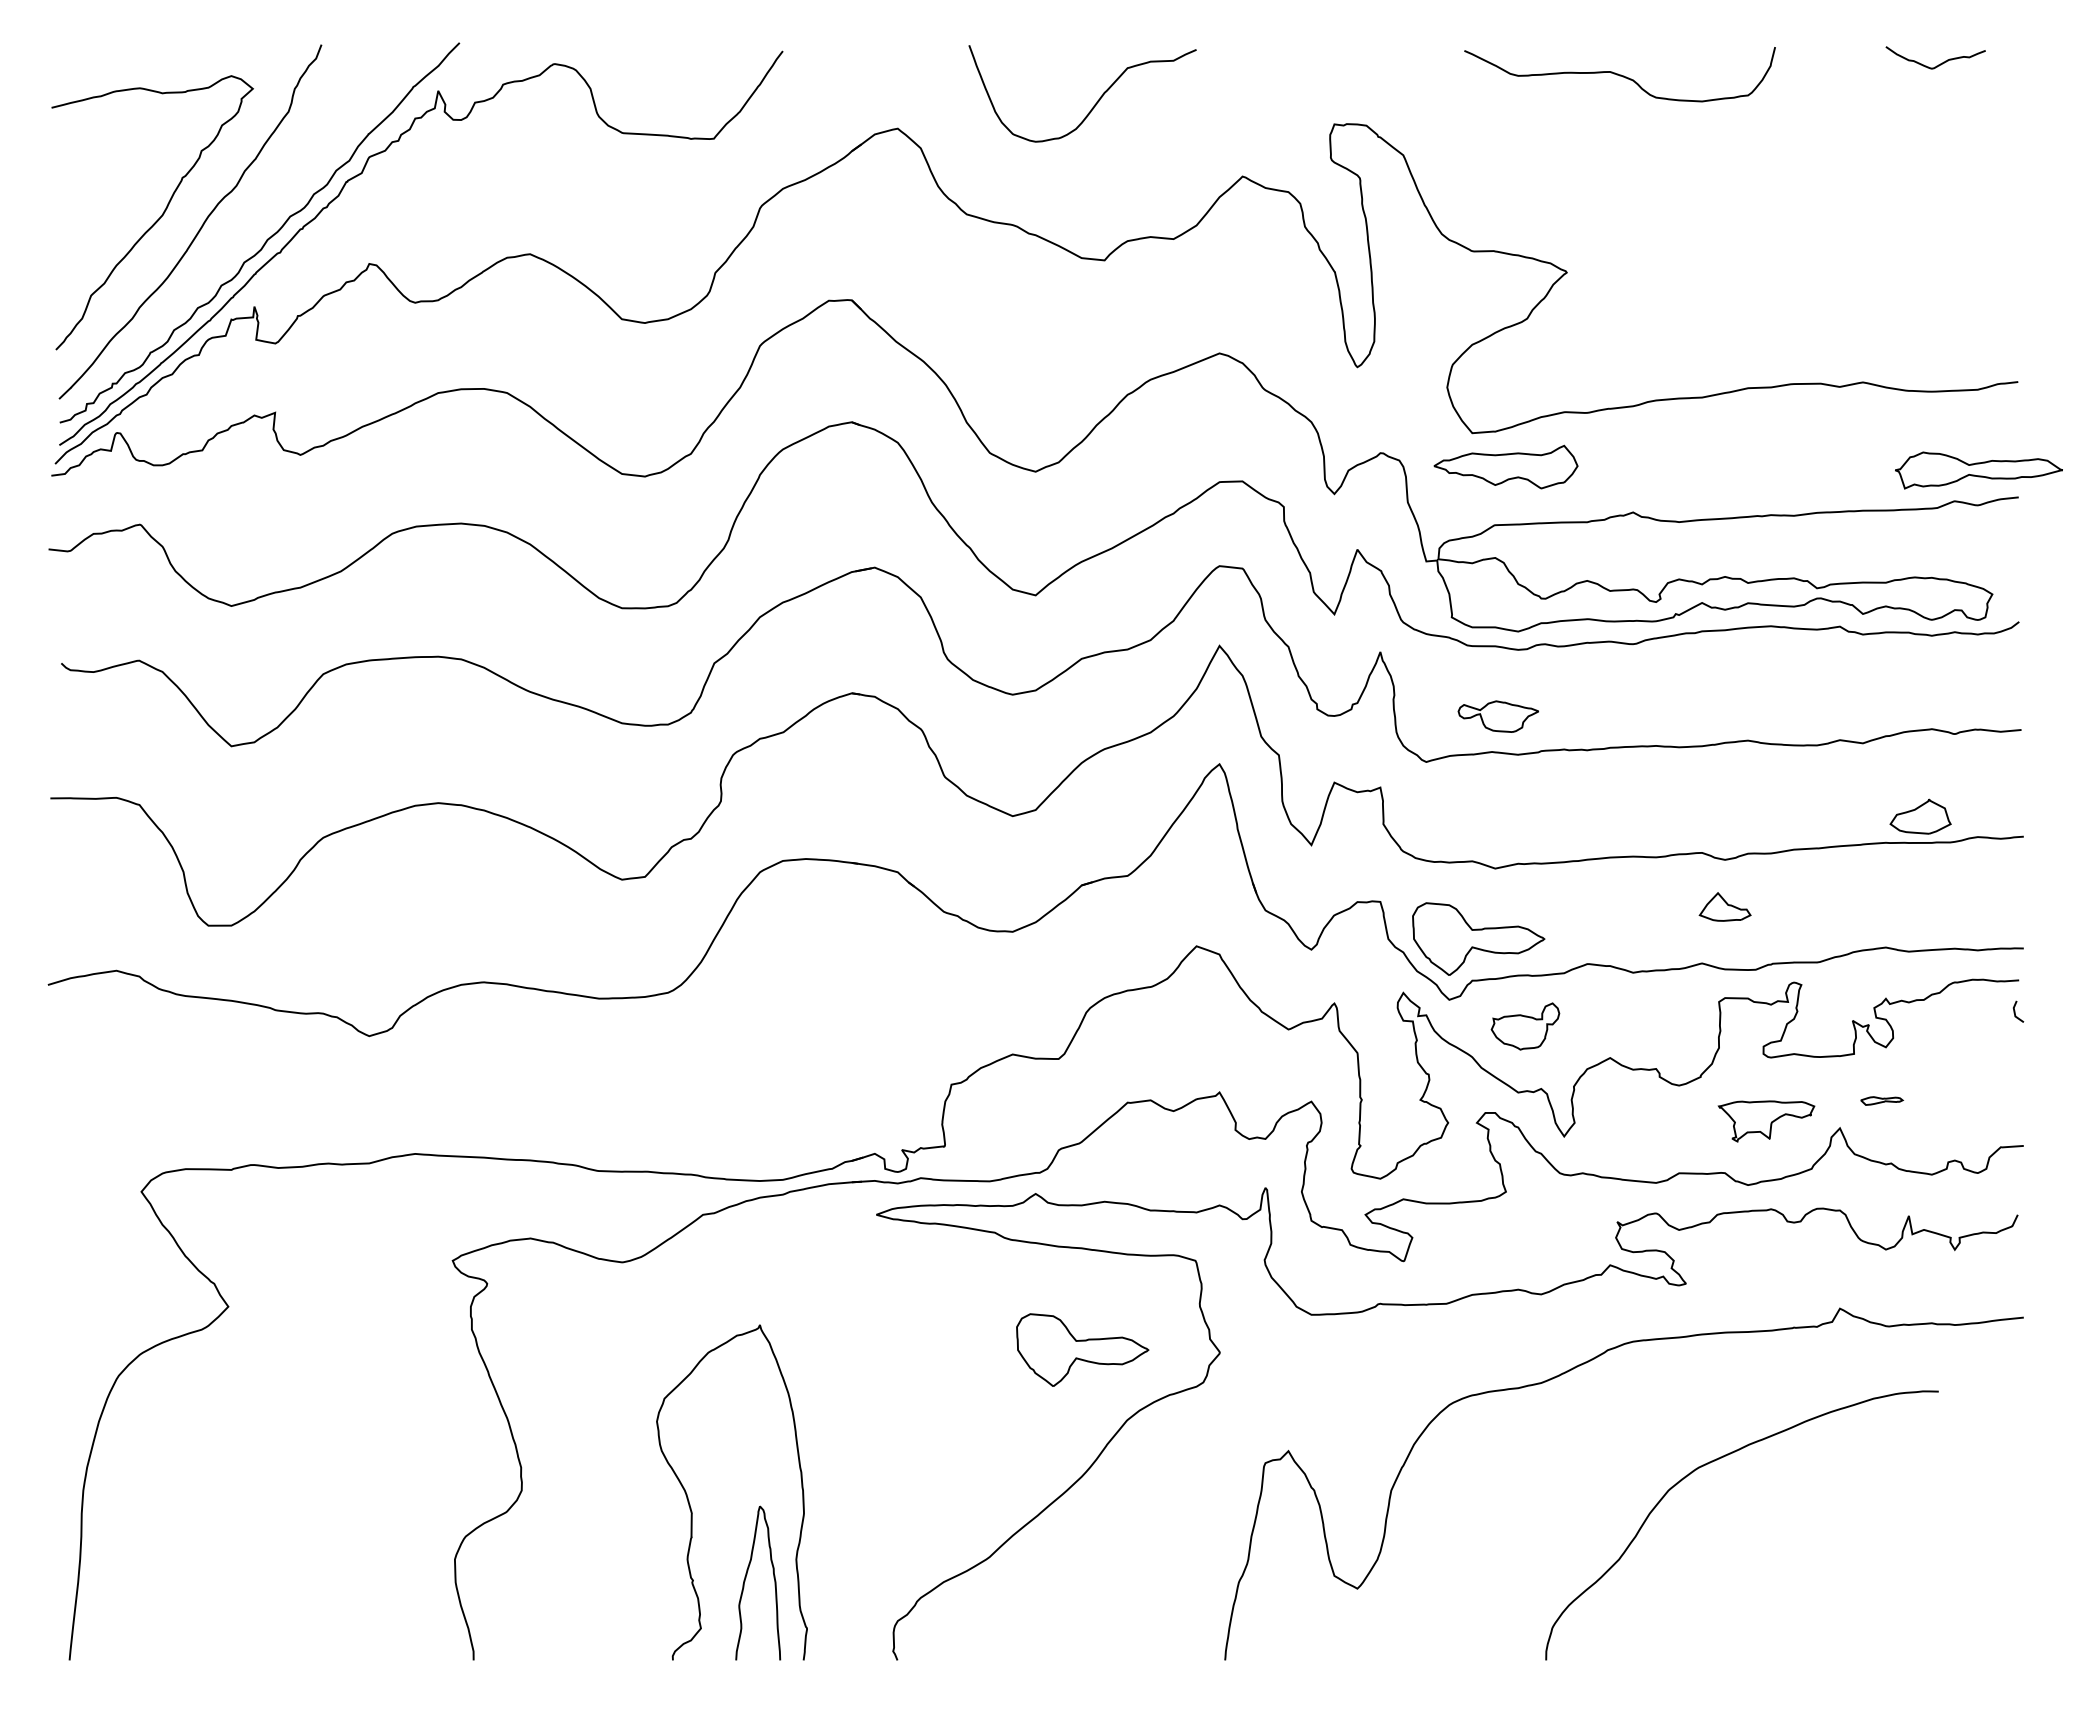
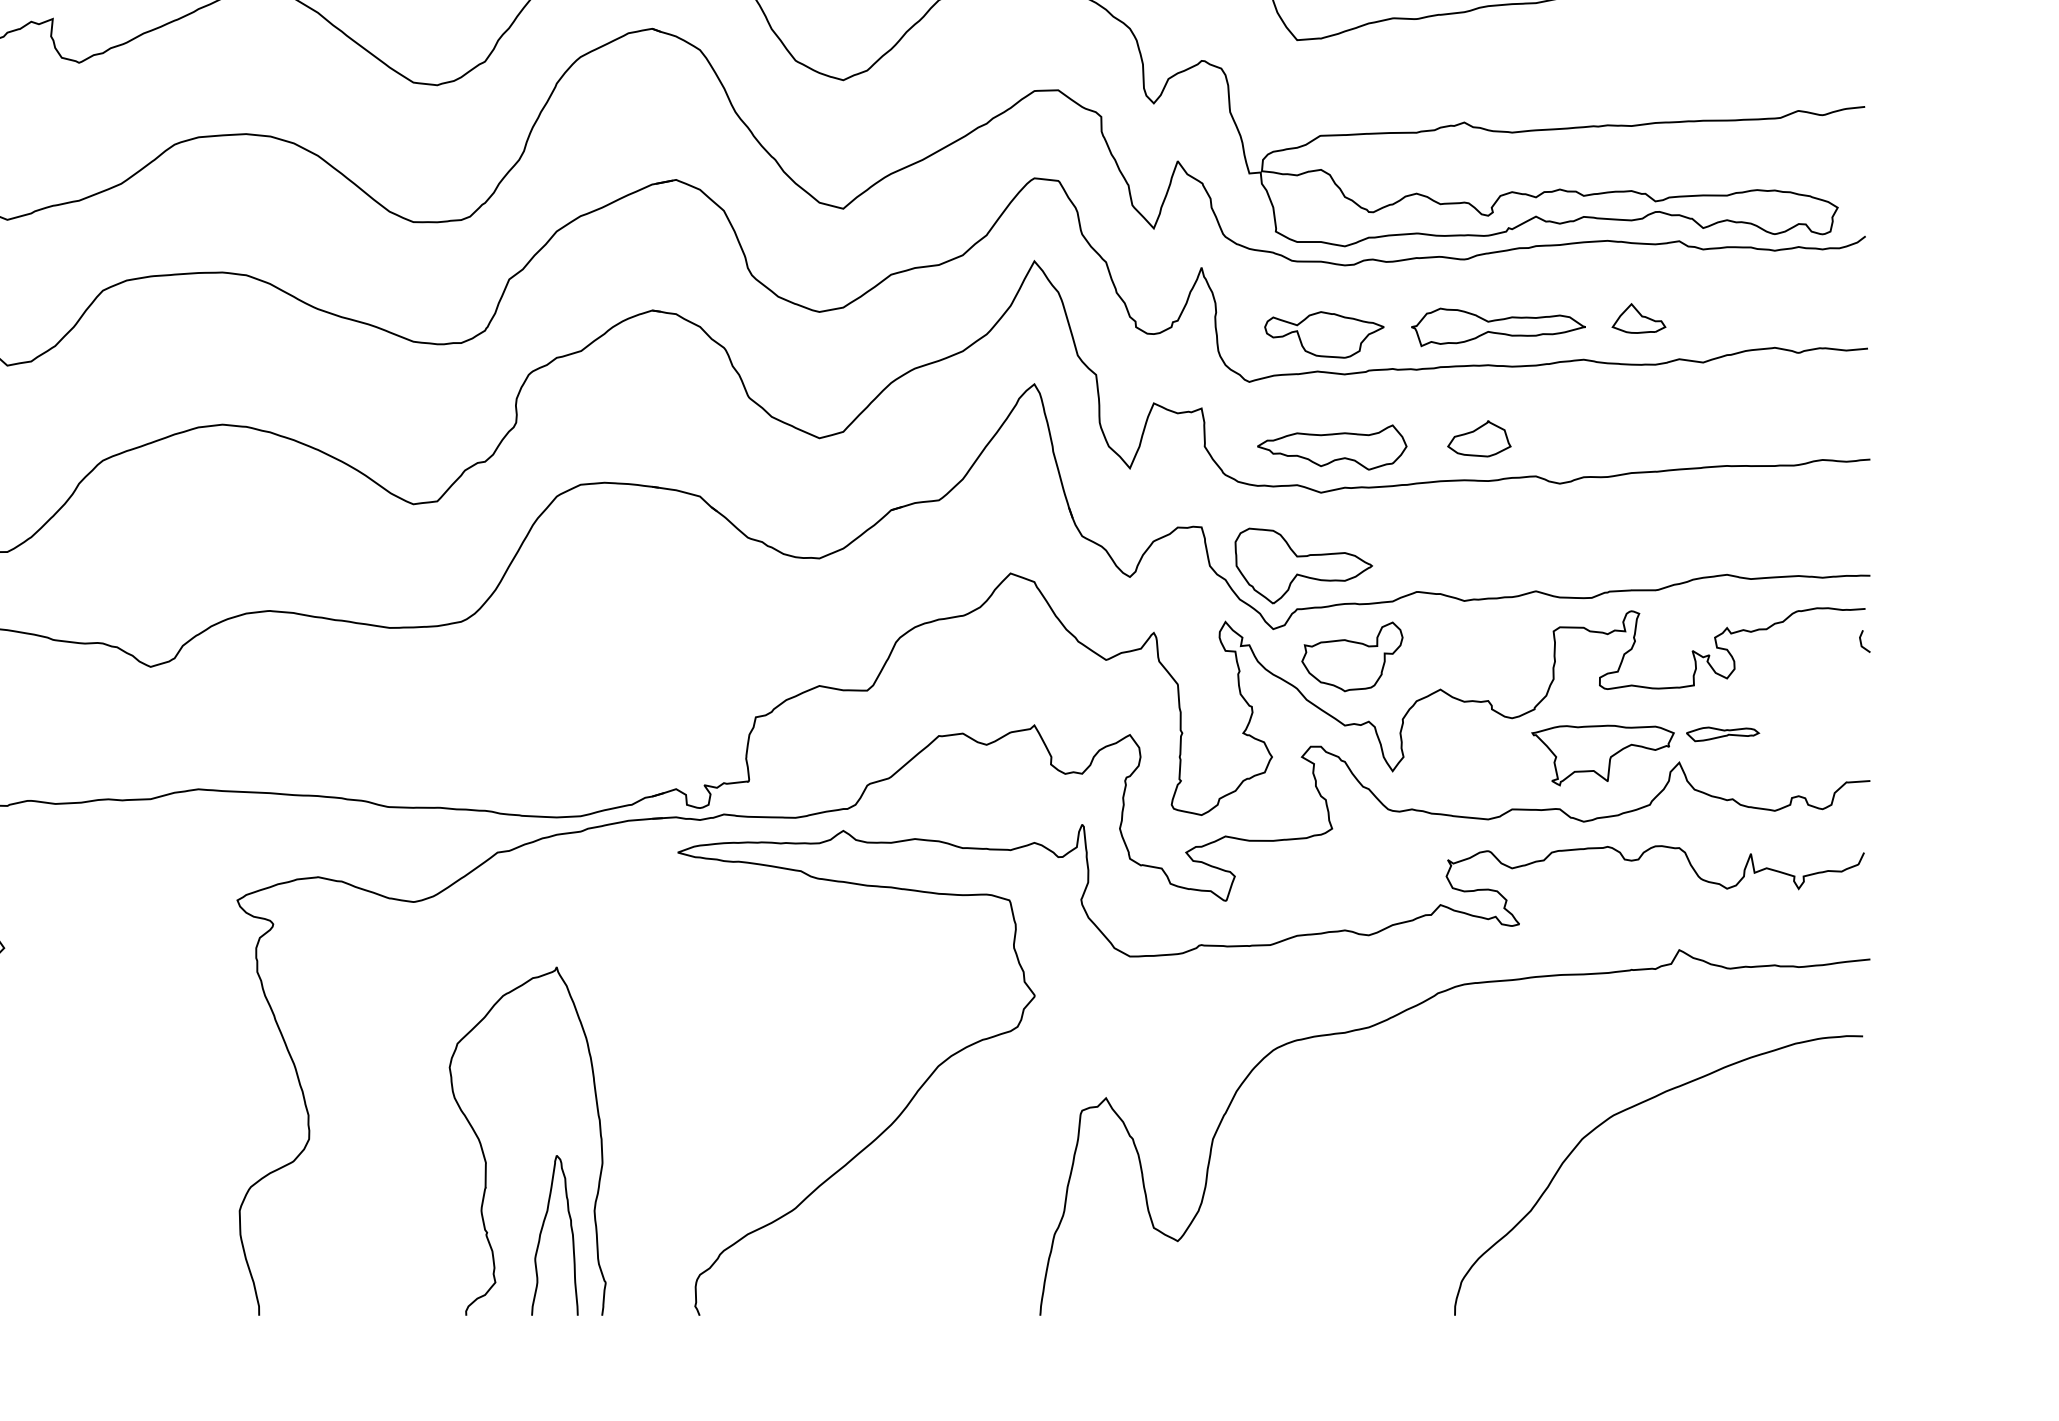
part: (1505, 466) -> (1331, 446), moved
part: (1978, 470) -> (1497, 327), moved
part: (1498, 716) -> (1324, 334), size x1.43
part: (1920, 816) -> (1479, 438), moved
part: (1724, 906) -> (1638, 318), moved
part: (1525, 1026) -> (1352, 656), size x1.43
part: (1881, 1100) -> (1722, 733), size x1.67
part: (1766, 1121) -> (1602, 755), size x1.43
part: (1082, 1349) -> (891, 992), removed
curve: (1717, 1460) -> (1633, 1107), moved

